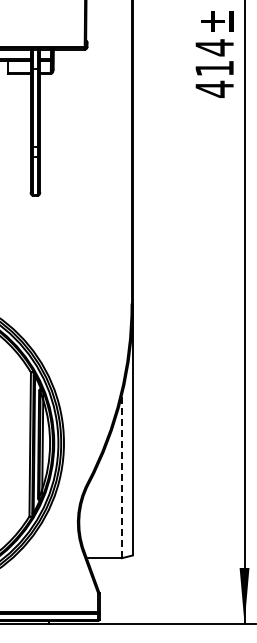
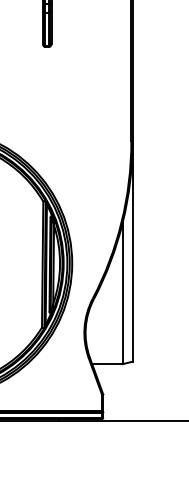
line: (121, 476) -> (122, 292), dashed -> solid

